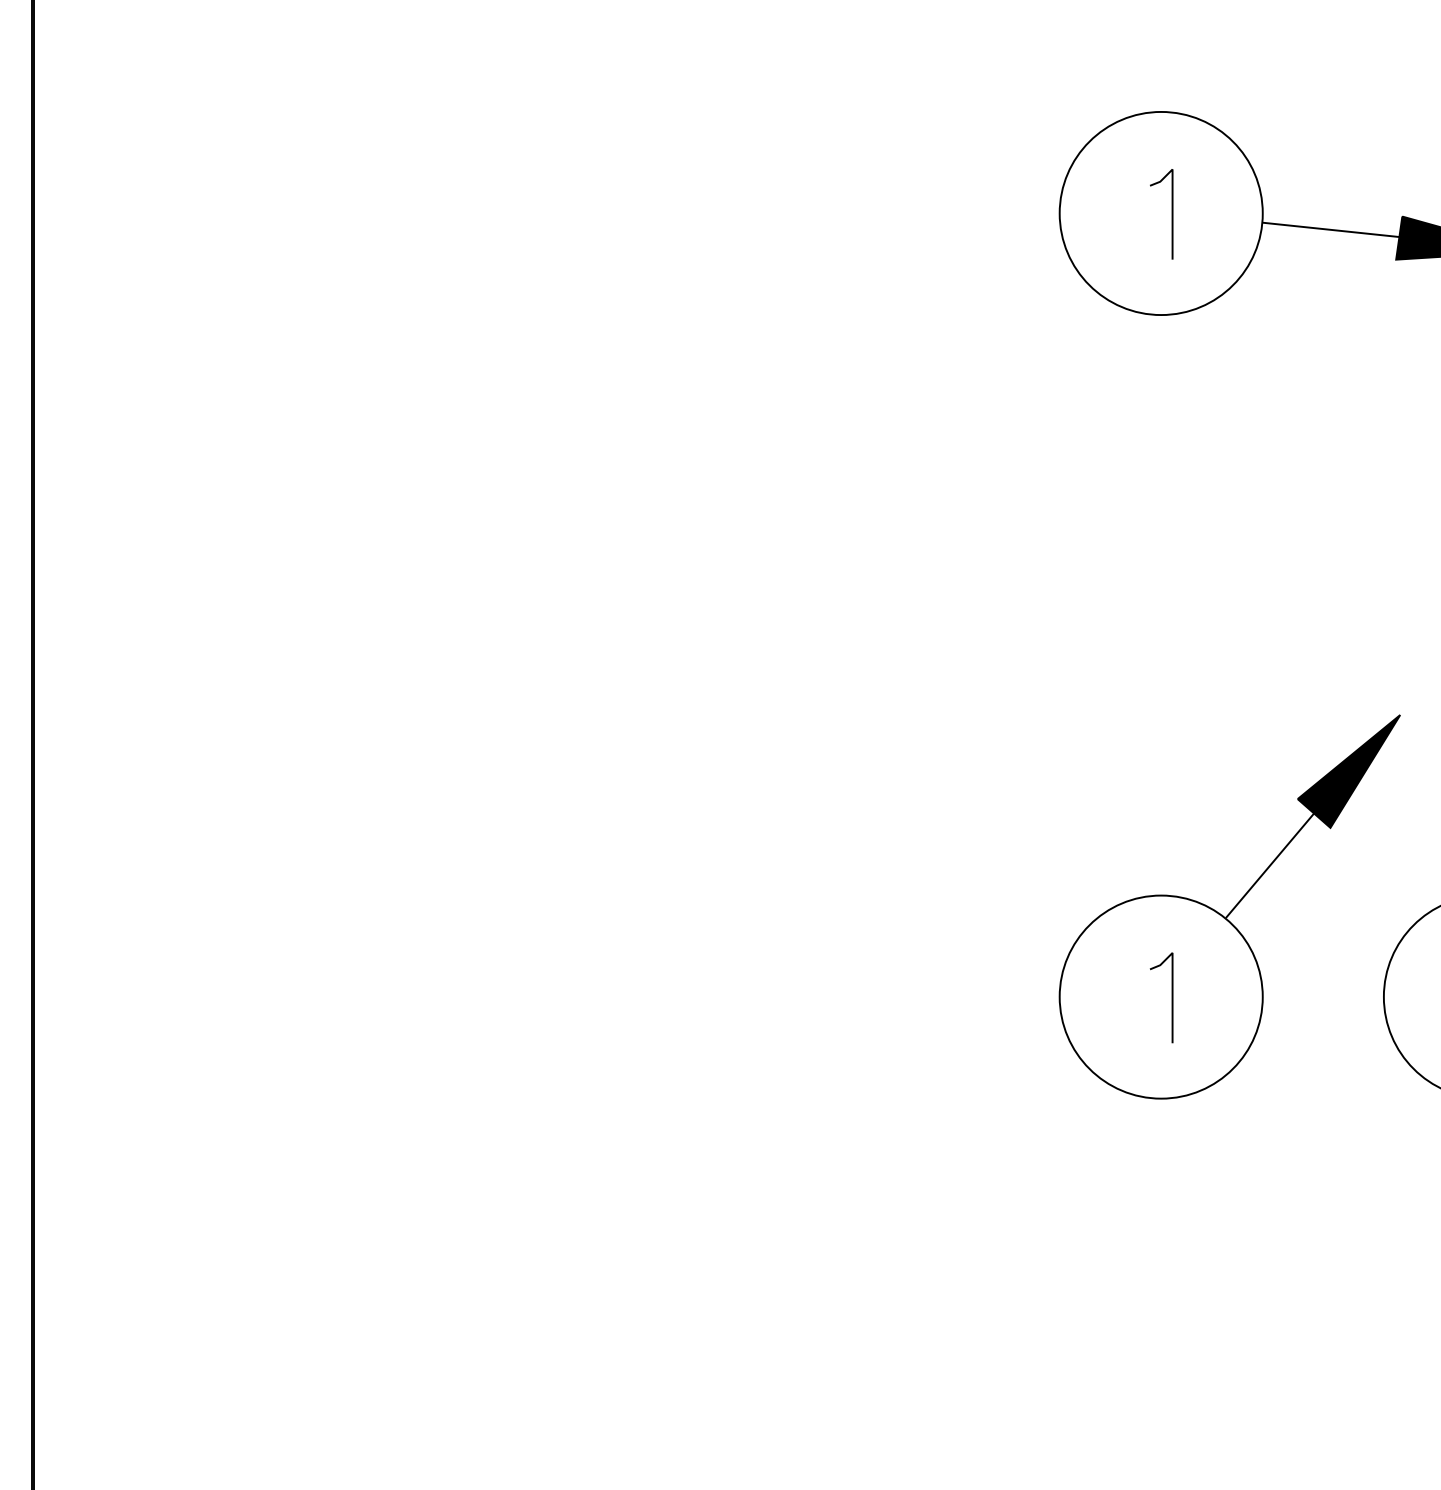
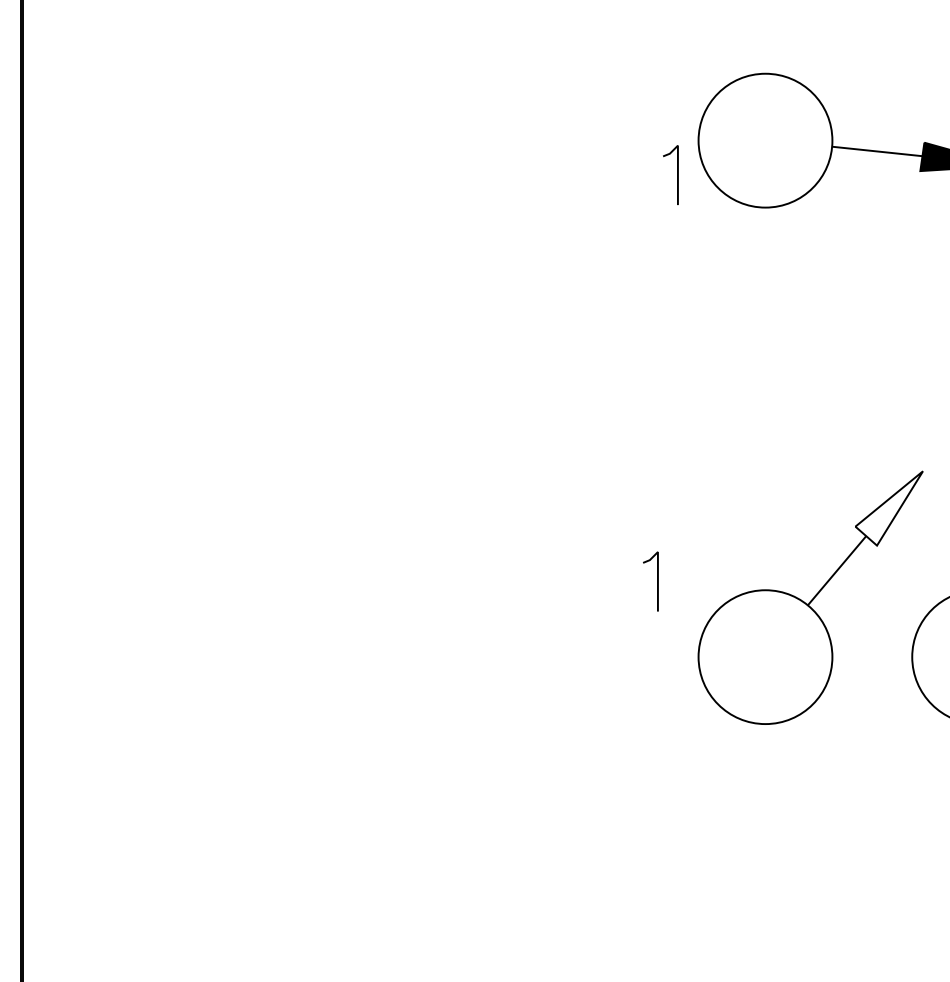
line: (1171, 213) -> (677, 174), moved
fill: (1349, 771) -> (889, 508), removed
line: (1171, 997) -> (657, 581), moved

